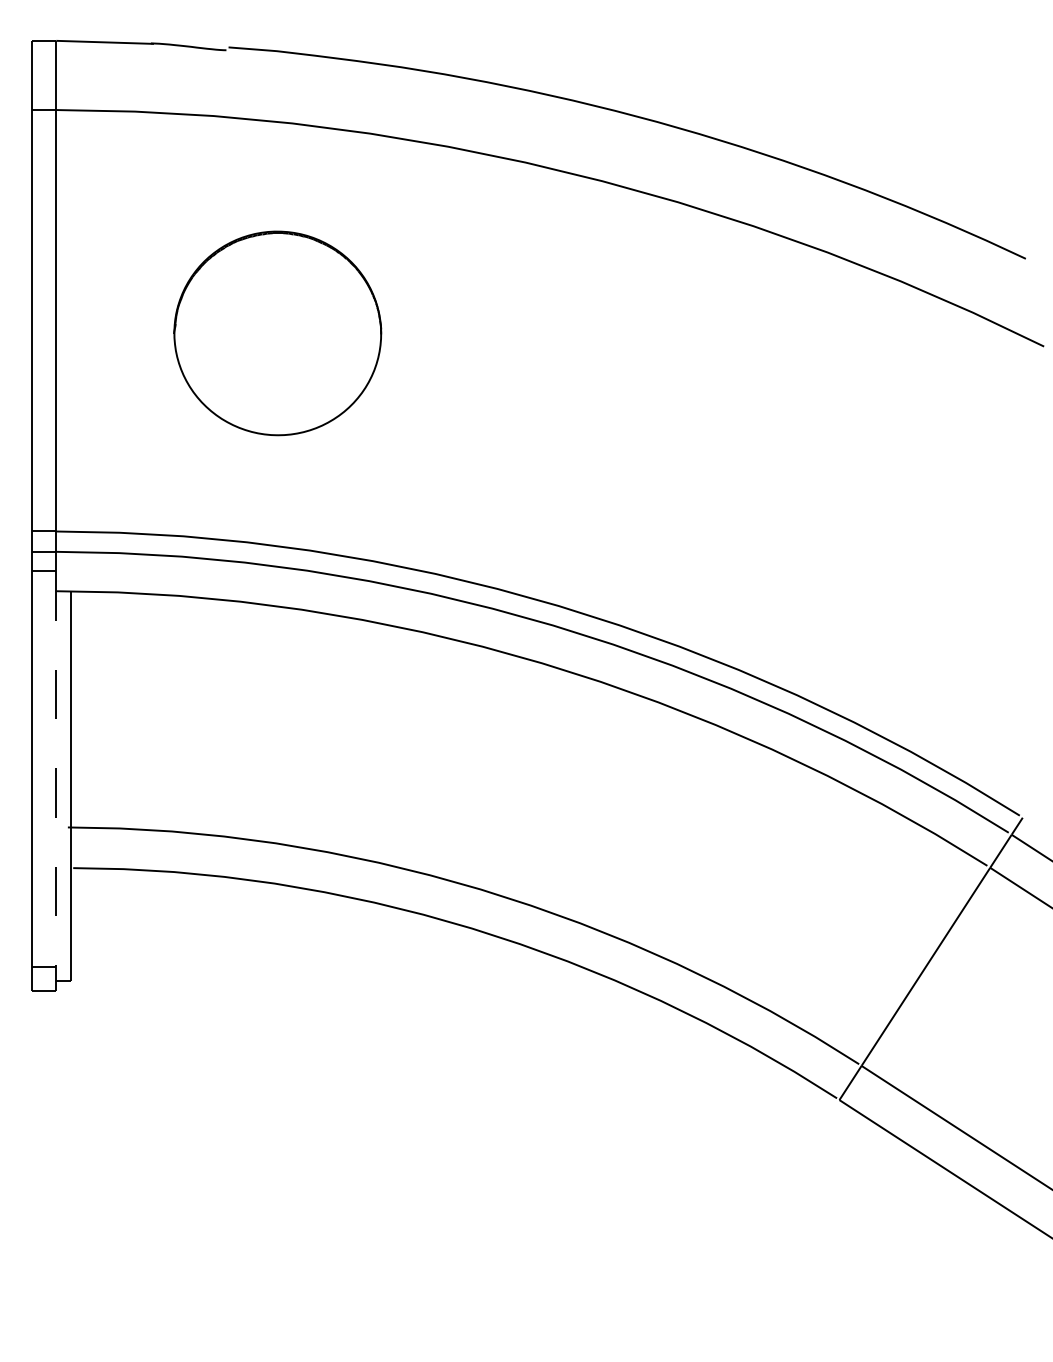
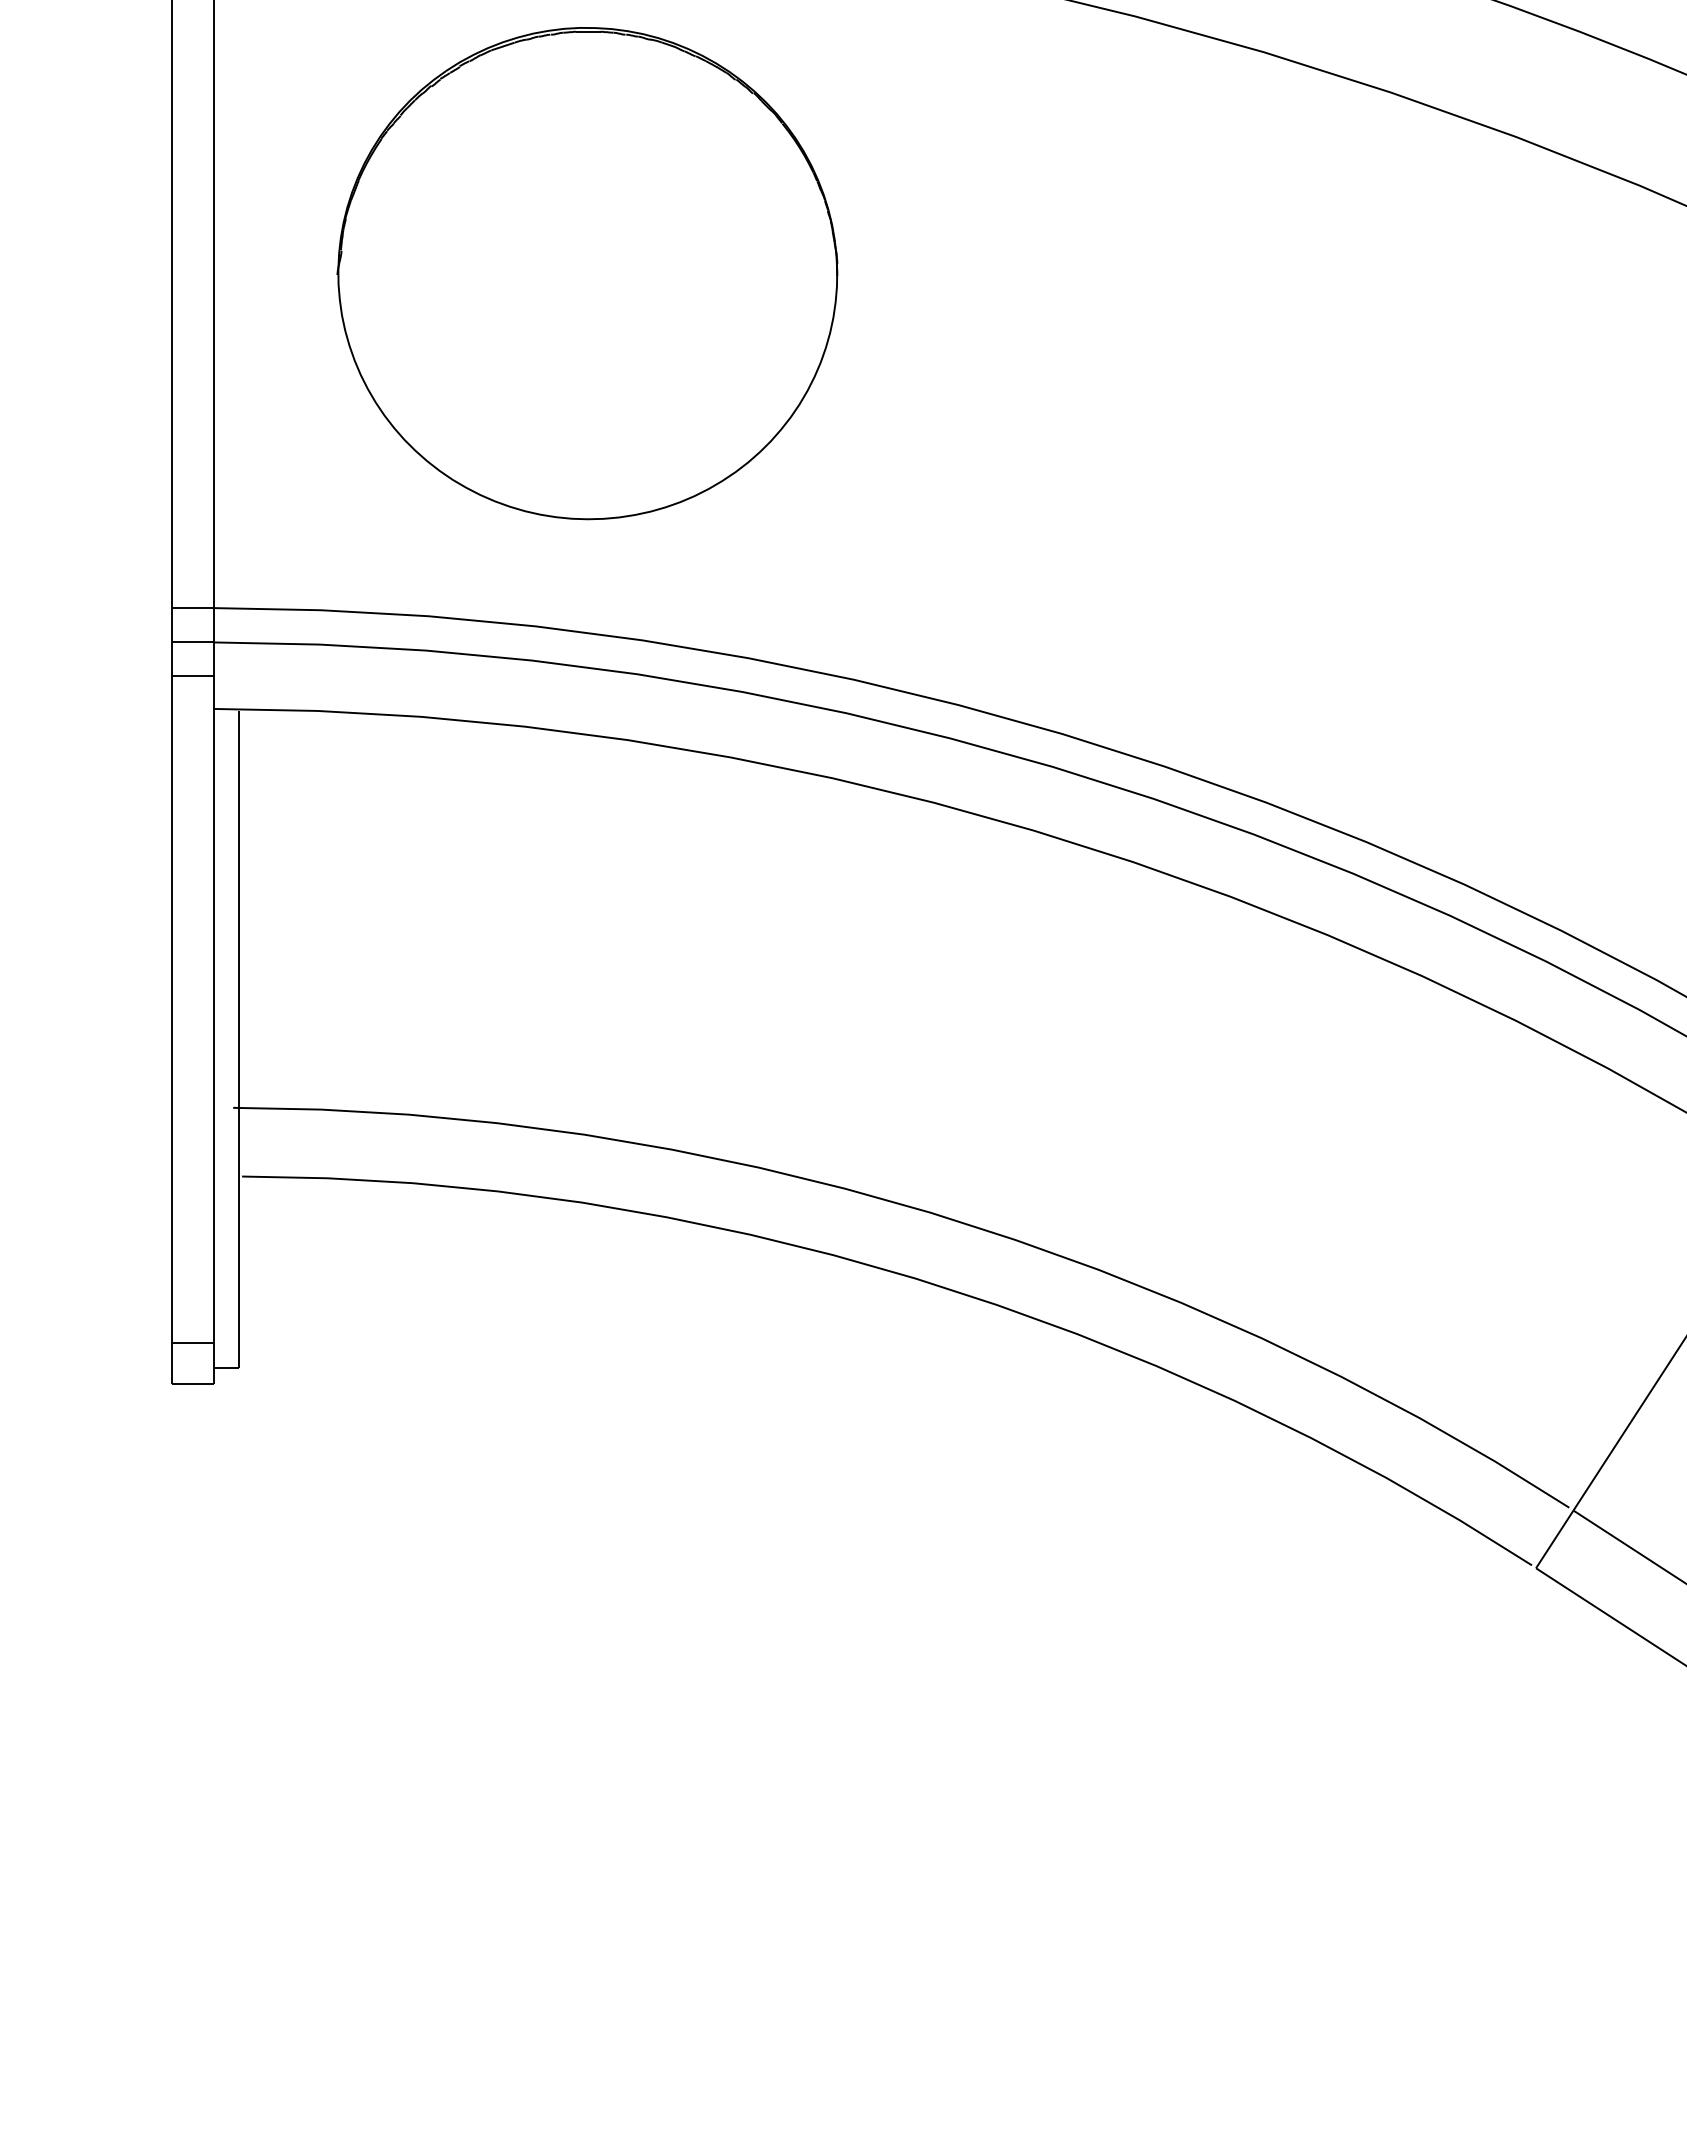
part: (277, 333) -> (587, 273), size x1.43
line: (56, 769) -> (213, 1010), dashed -> solid

